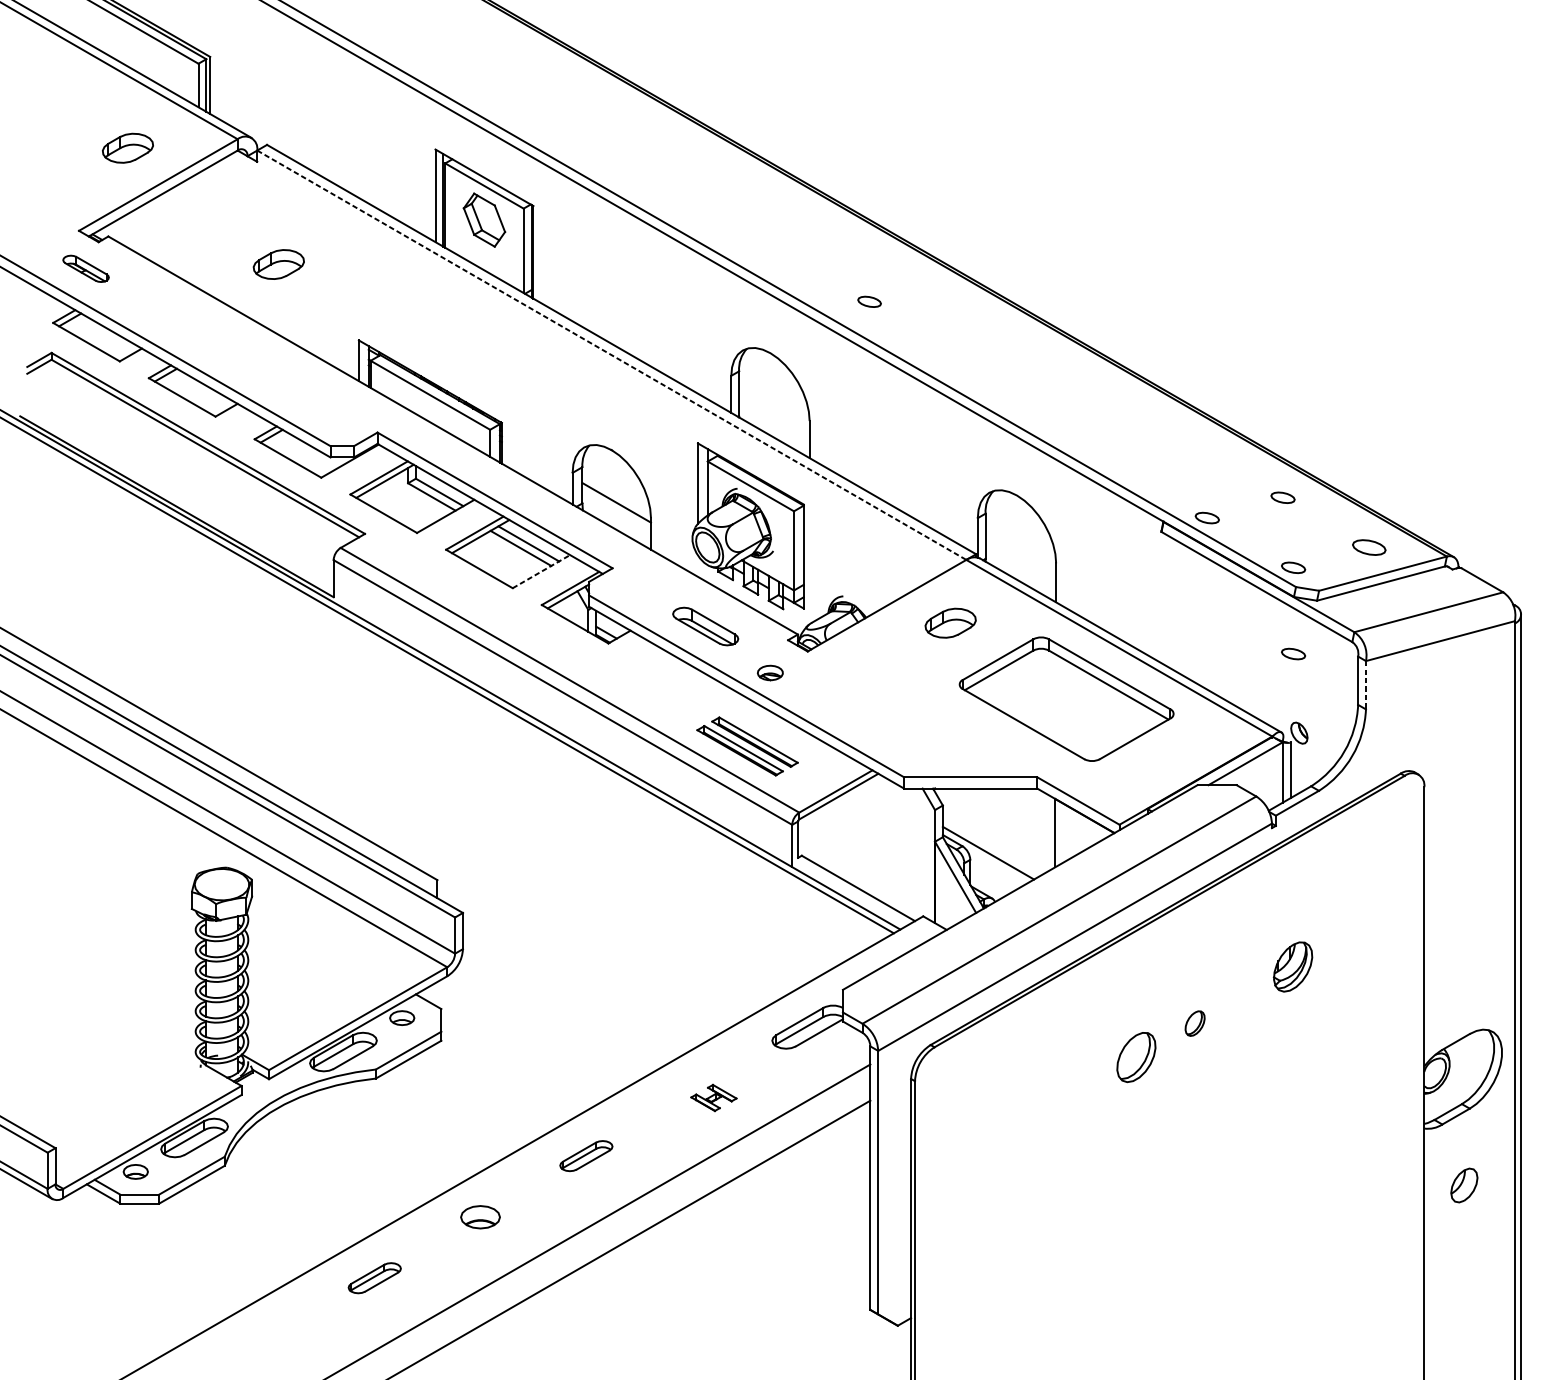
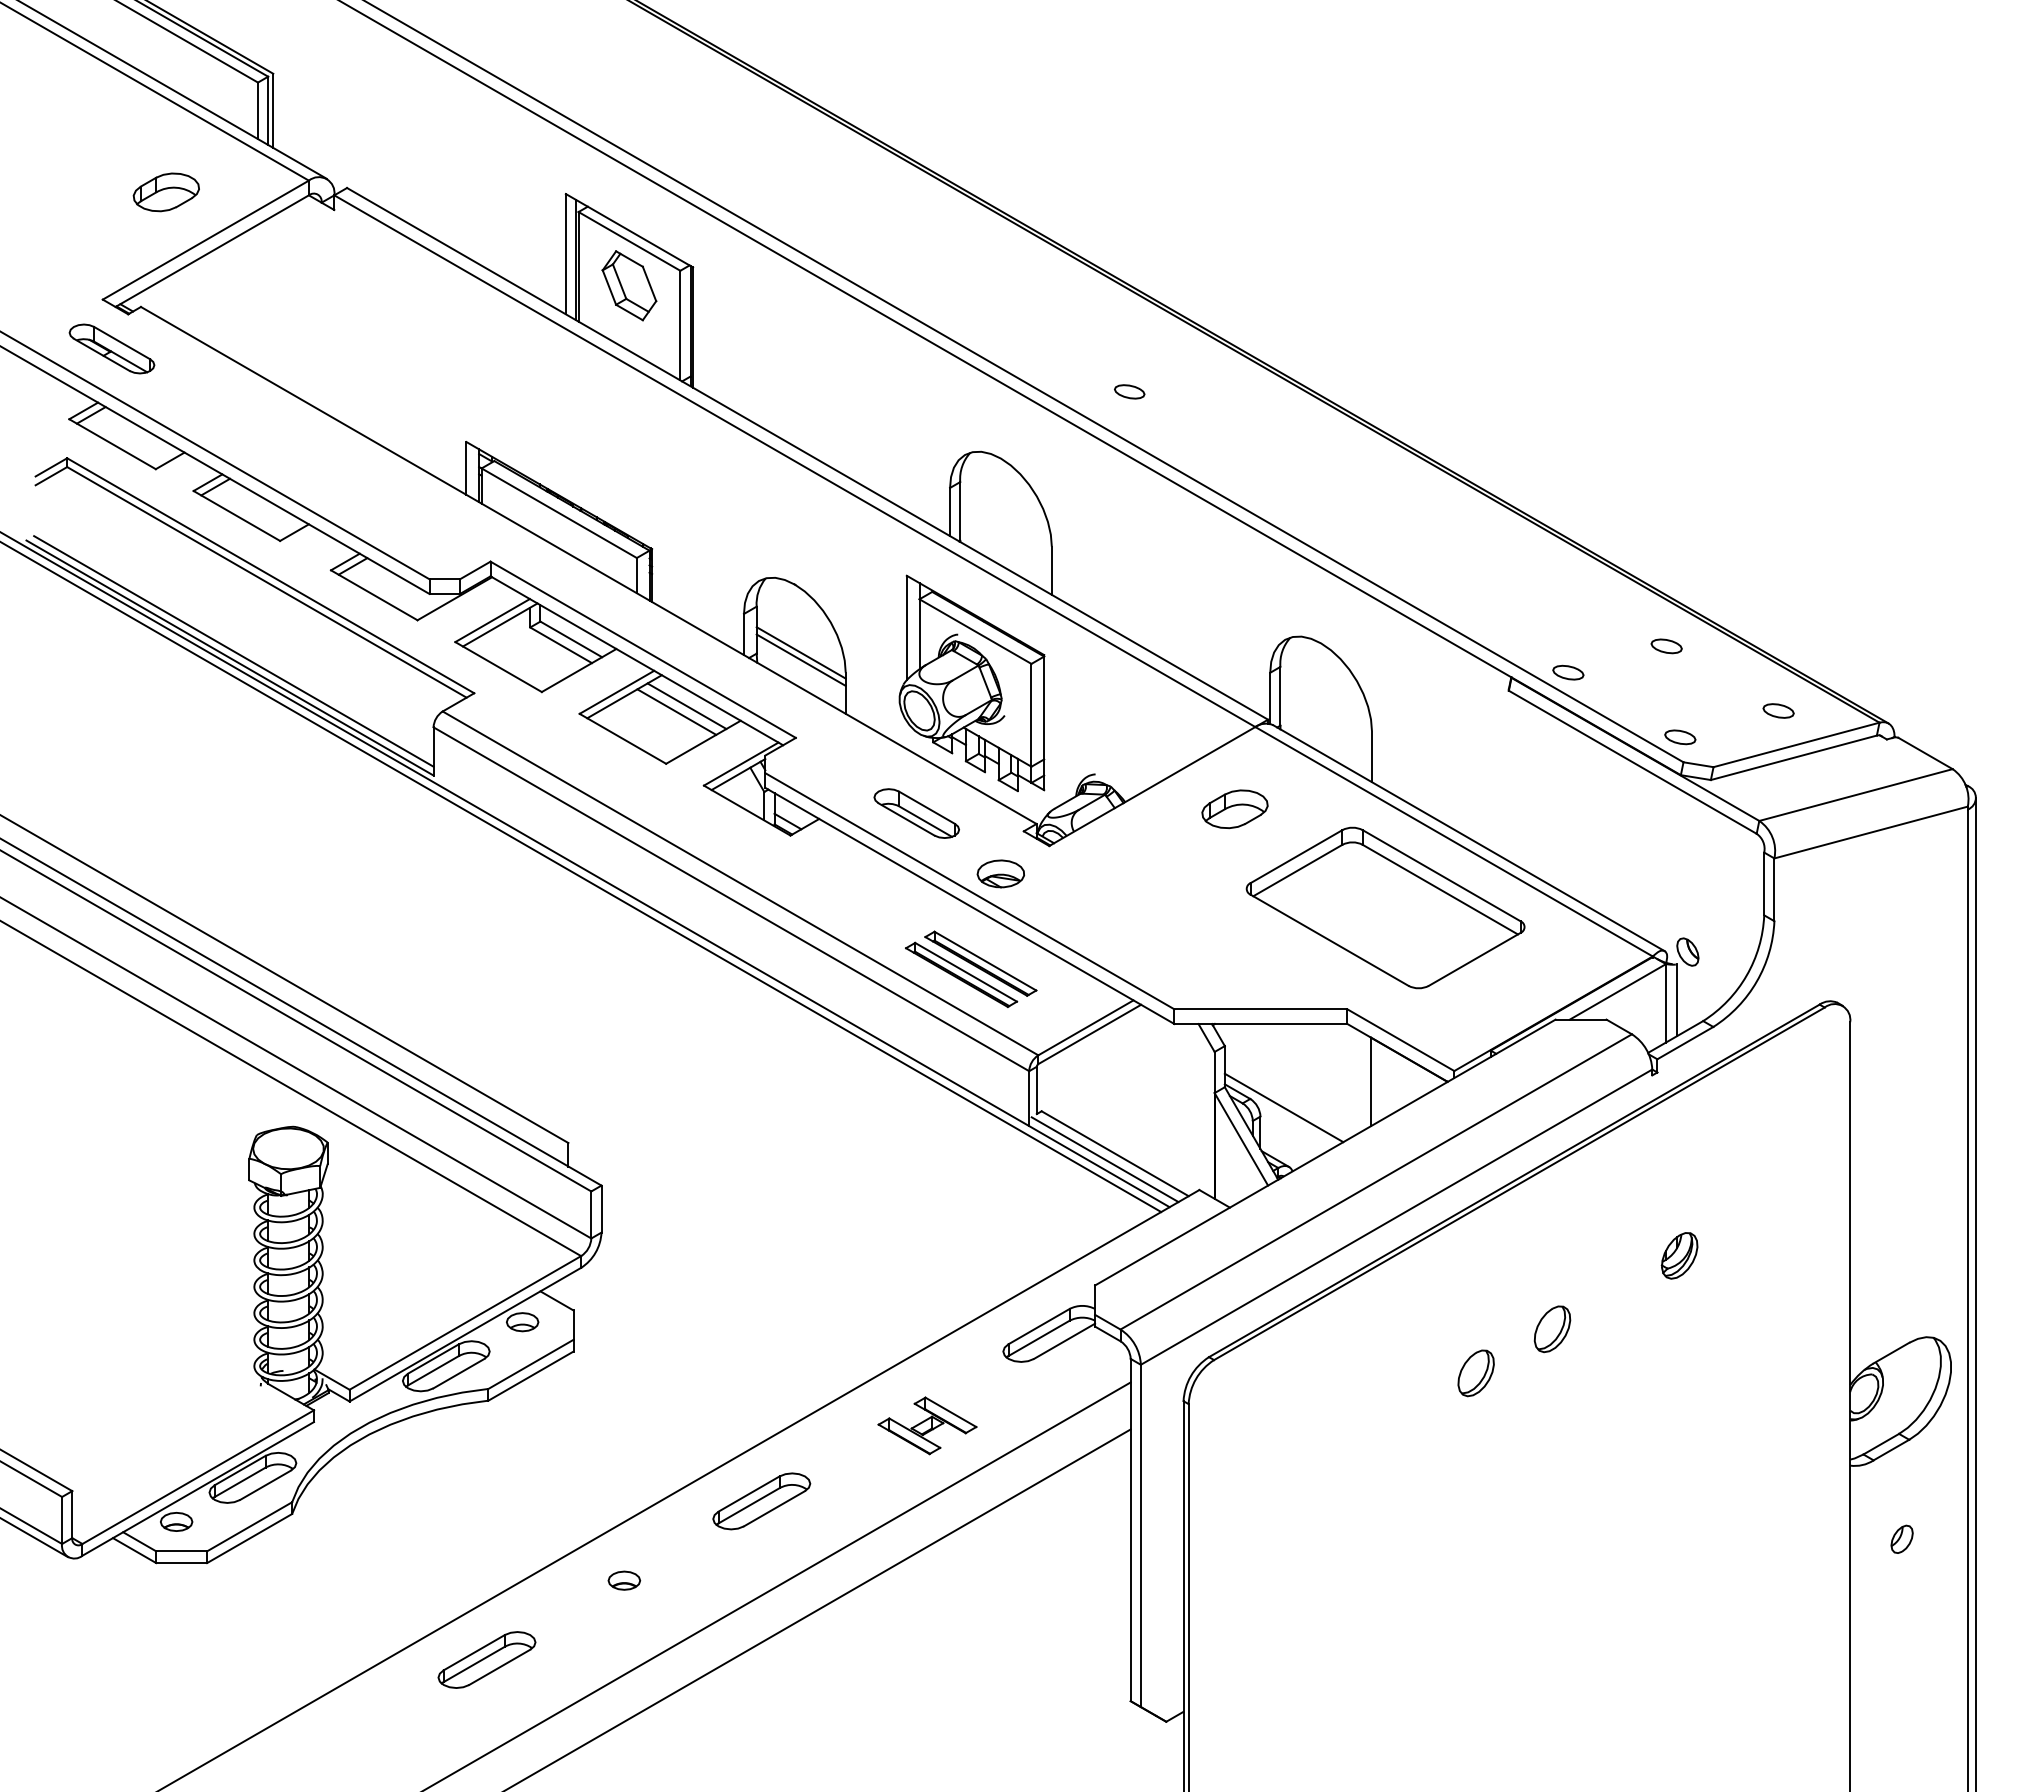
part: (278, 264) -> (361, 343), removed
part: (85, 268) -> (111, 348), size x1.43
line: (611, 355) -> (794, 461), dashed -> solid
line: (179, 501) -> (233, 651), added
line: (616, 507) -> (800, 659), added
part: (1369, 547) -> (1778, 710), size x0.71
line: (541, 571) -> (703, 742), dashed -> solid
part: (1293, 654) -> (1680, 849), removed
part: (770, 672) -> (1000, 873), size x1.43
line: (1366, 685) -> (1774, 890), dashed -> solid
line: (850, 892) -> (1104, 1159), added
part: (1292, 966) -> (1679, 1255), size x0.71
part: (1195, 1023) -> (1552, 1329), size x1.43
part: (1135, 1057) -> (1475, 1373), size x0.71
part: (713, 1097) -> (927, 1425), size x1.67
part: (586, 1156) -> (761, 1501), size x1.43
part: (1463, 1184) -> (1901, 1538), size x0.62
part: (480, 1216) -> (624, 1580), size x0.62
part: (374, 1277) -> (486, 1659), size x1.43

